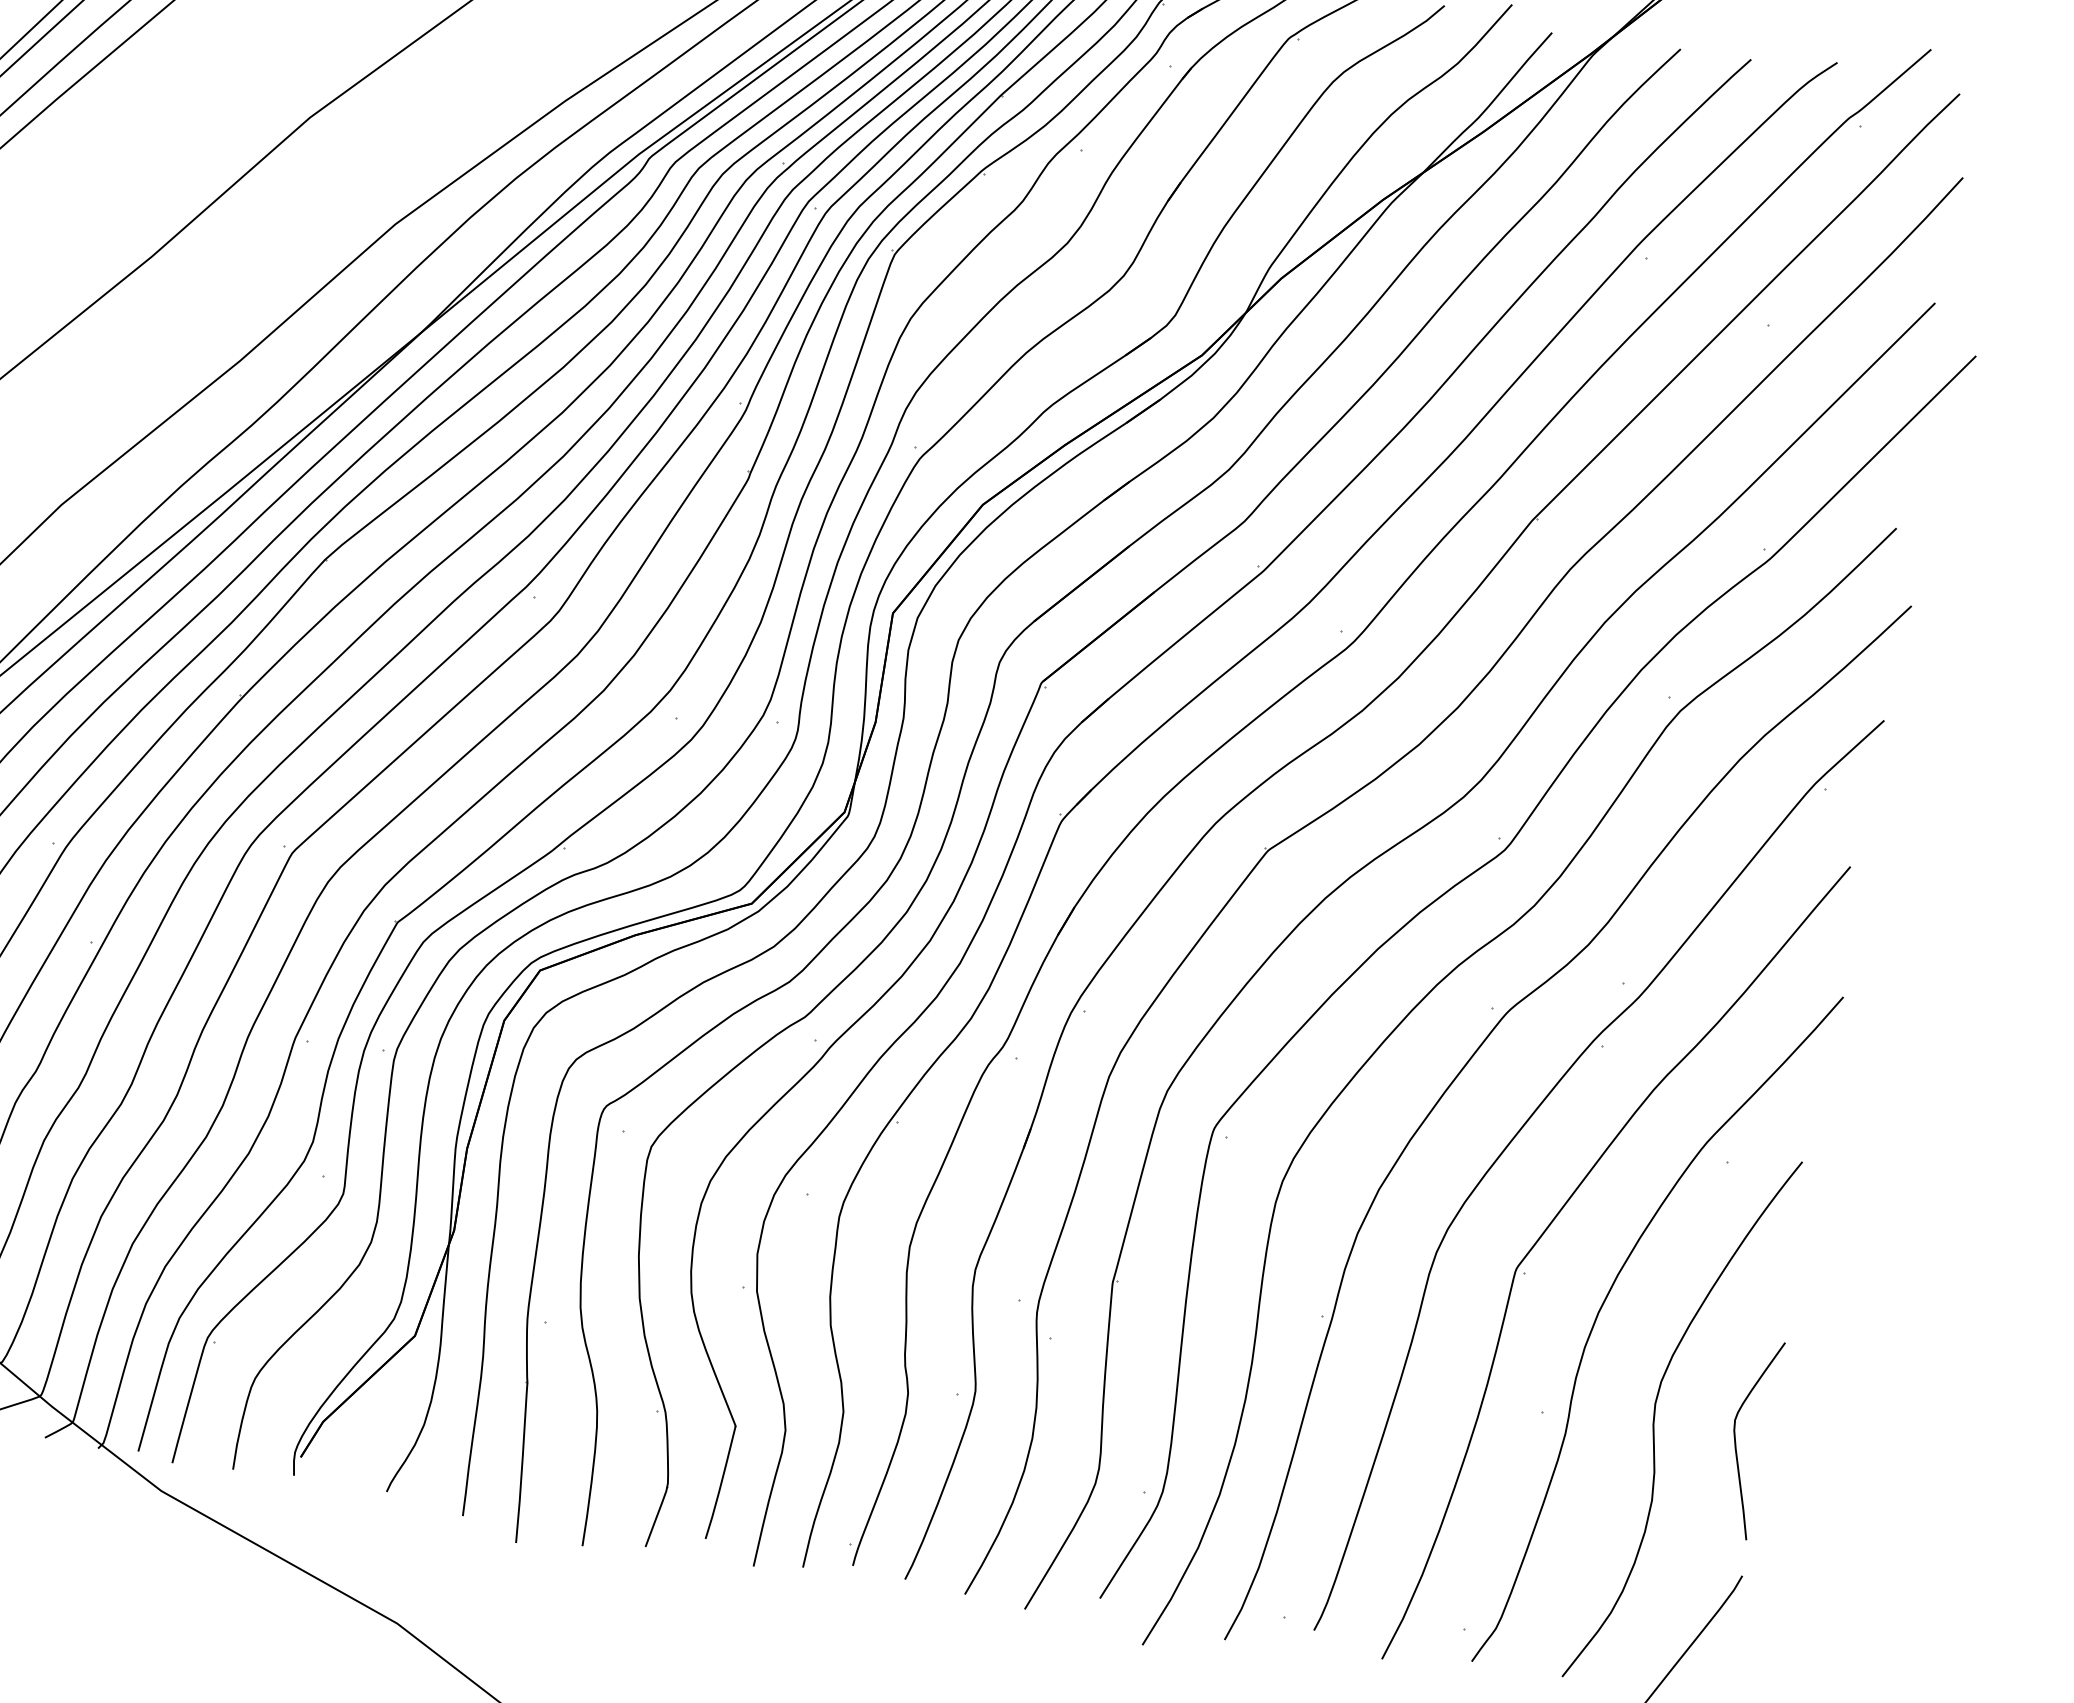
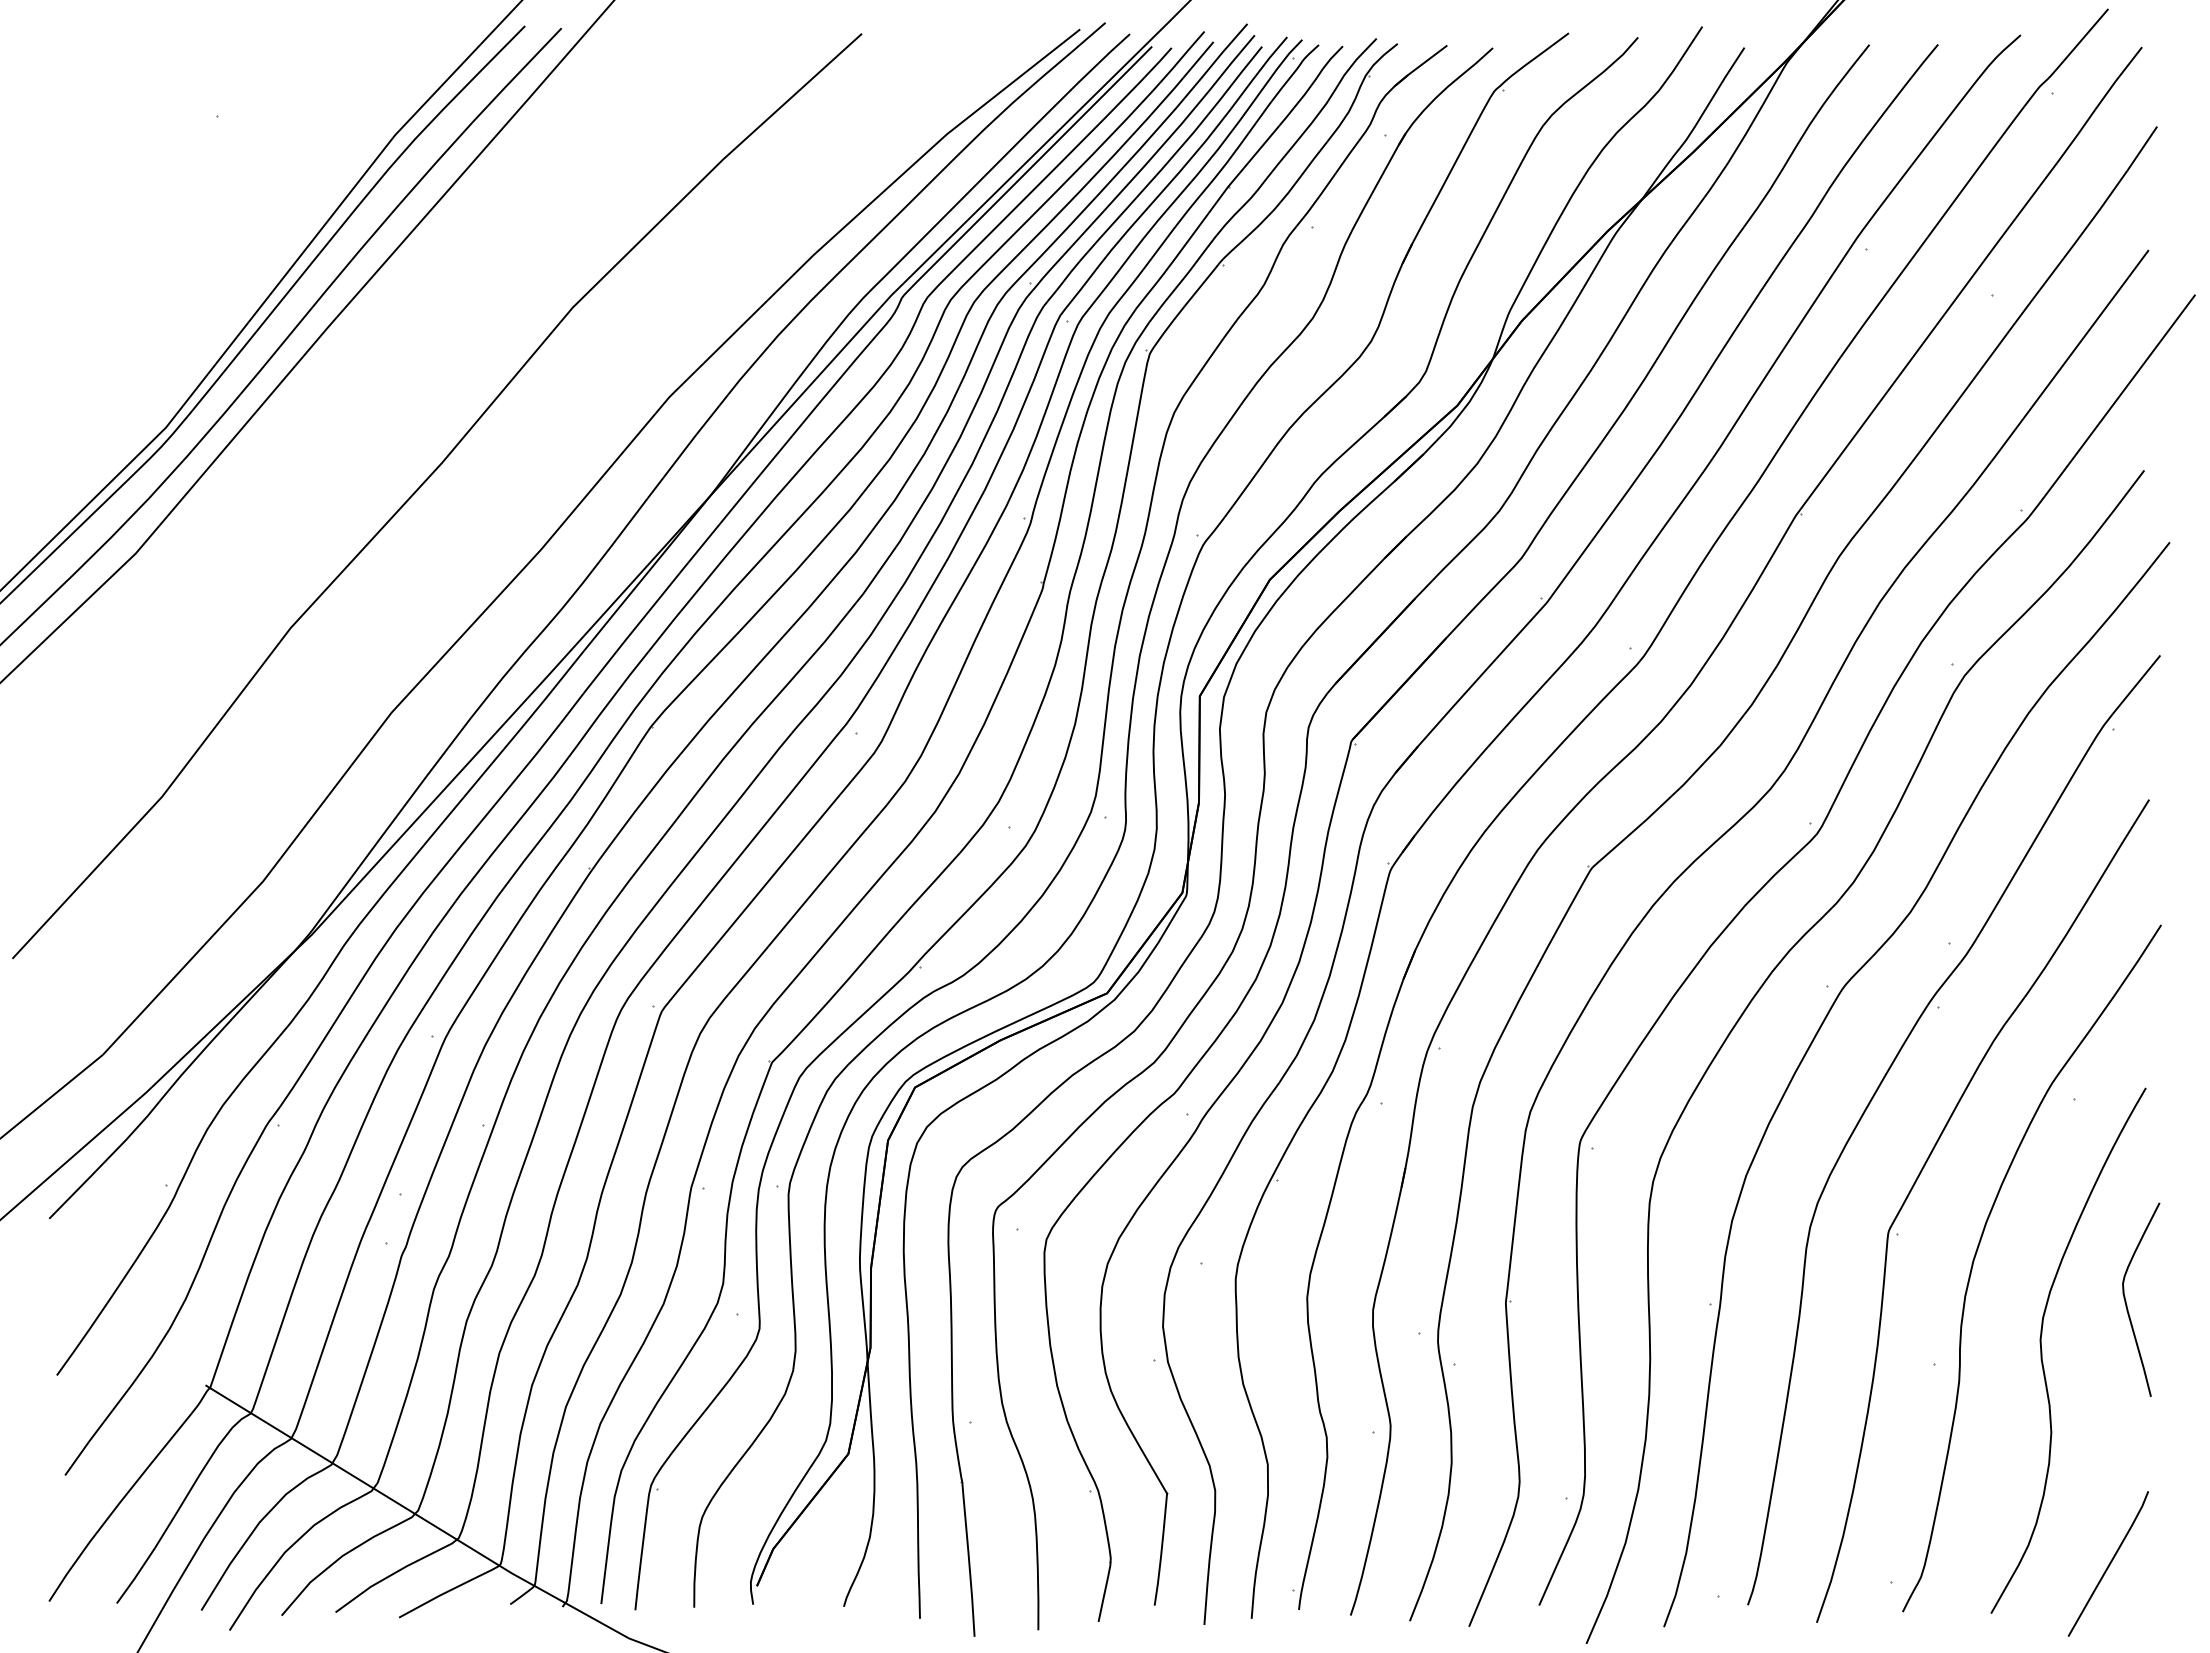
curve: (1736, 1441) -> (2127, 1304), moved

